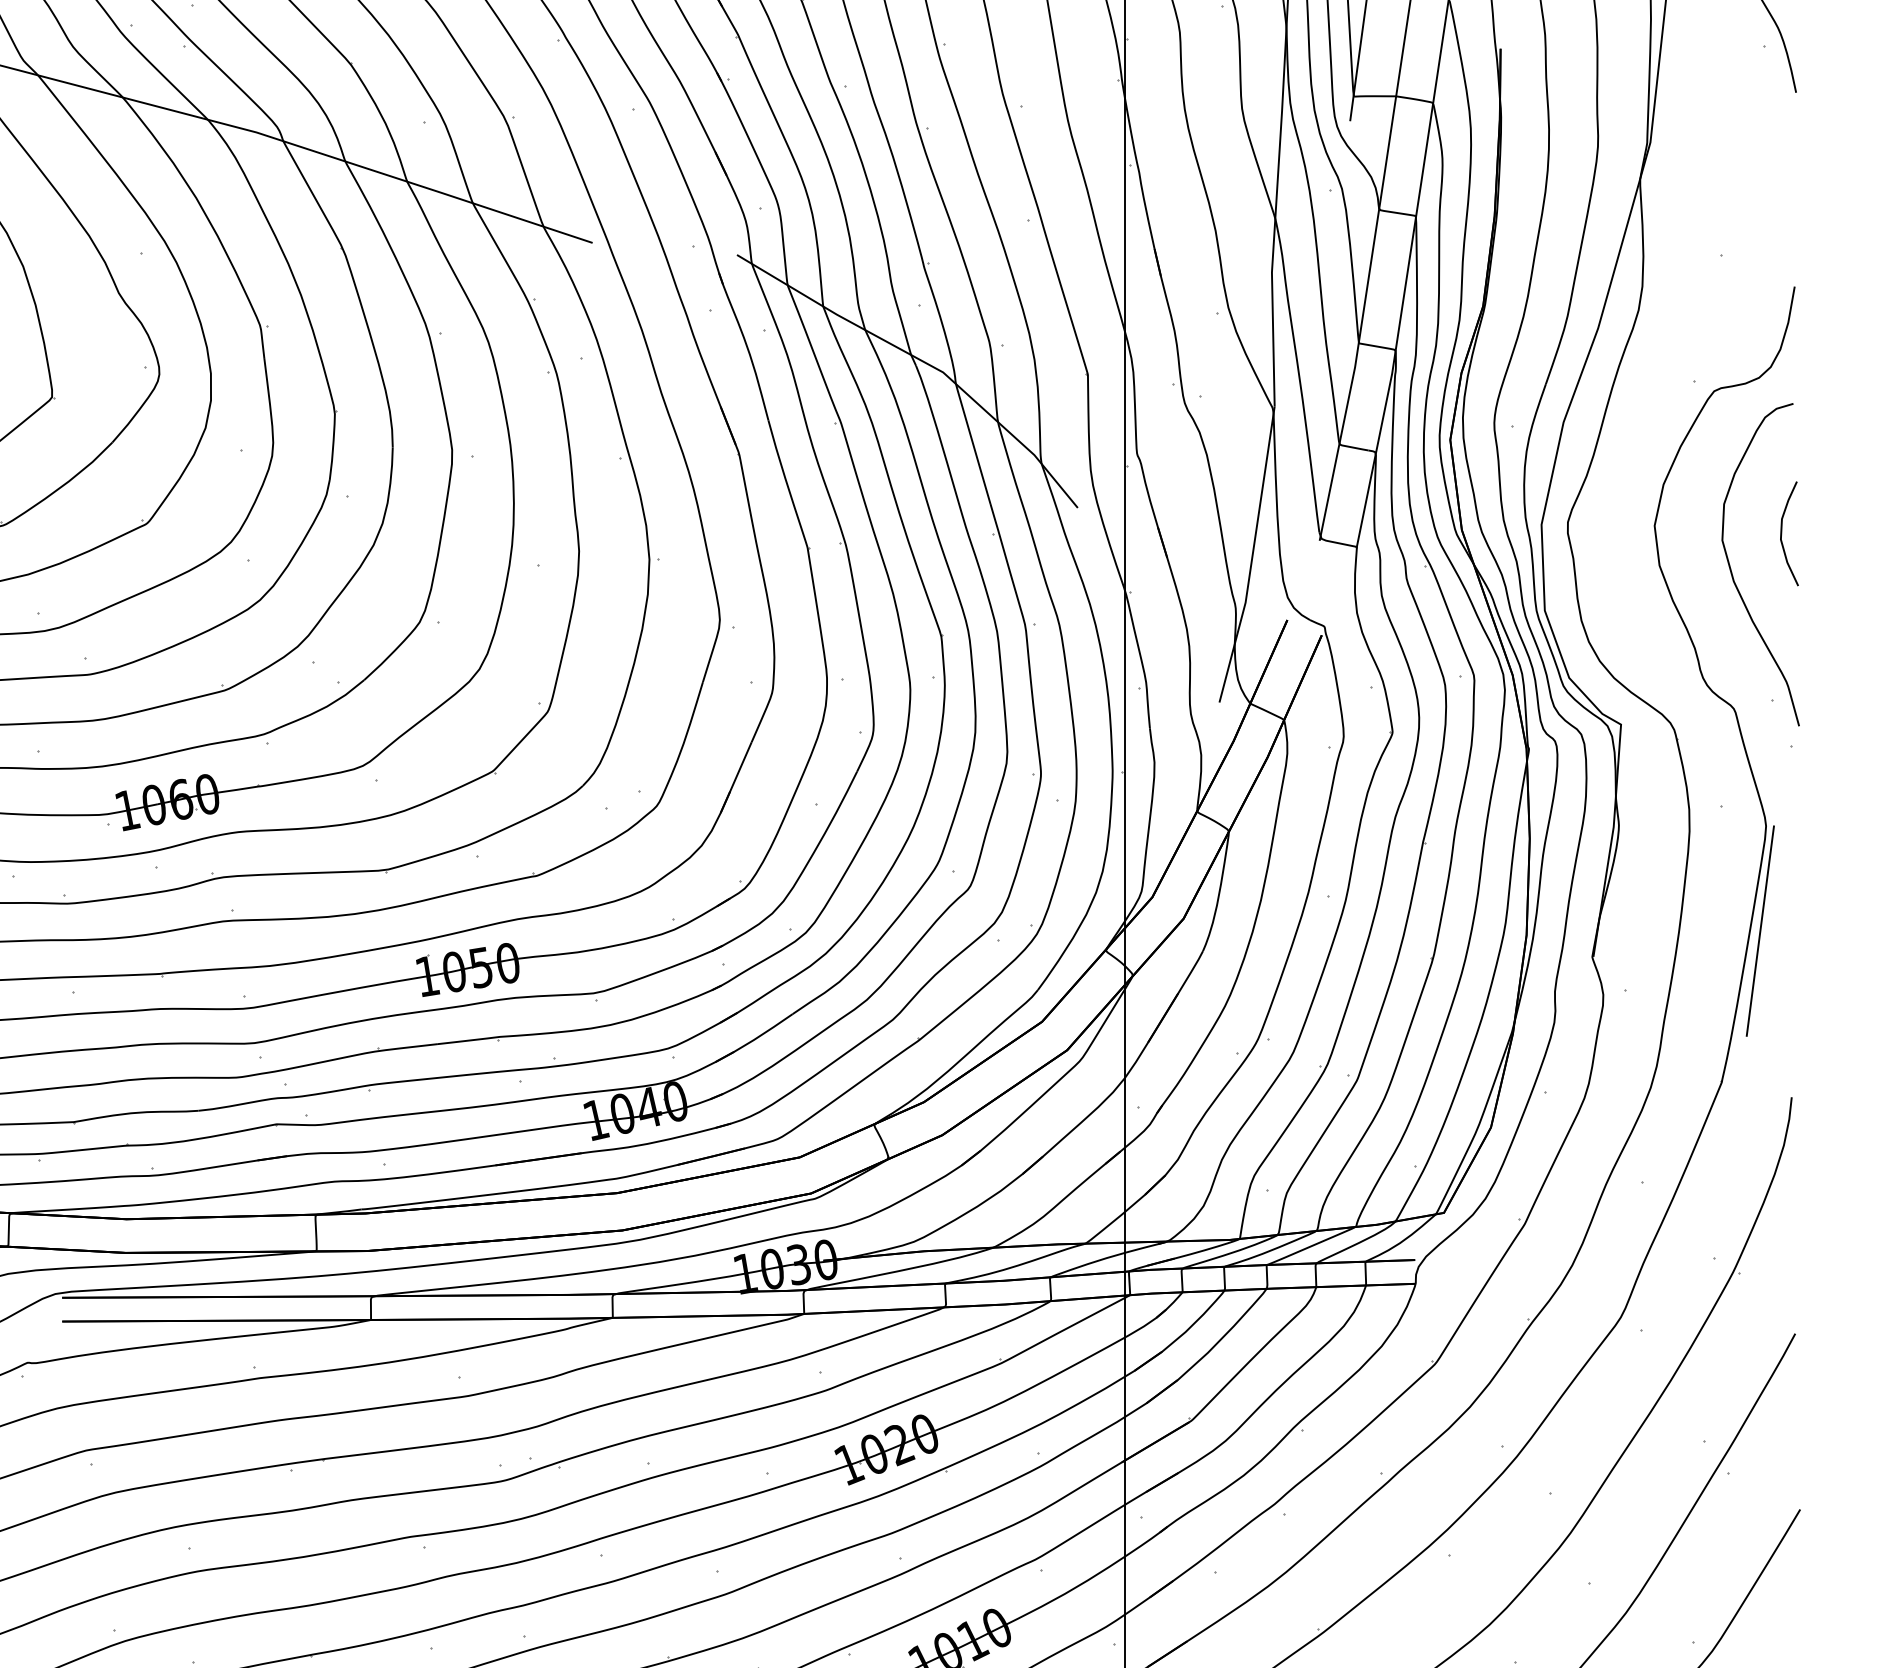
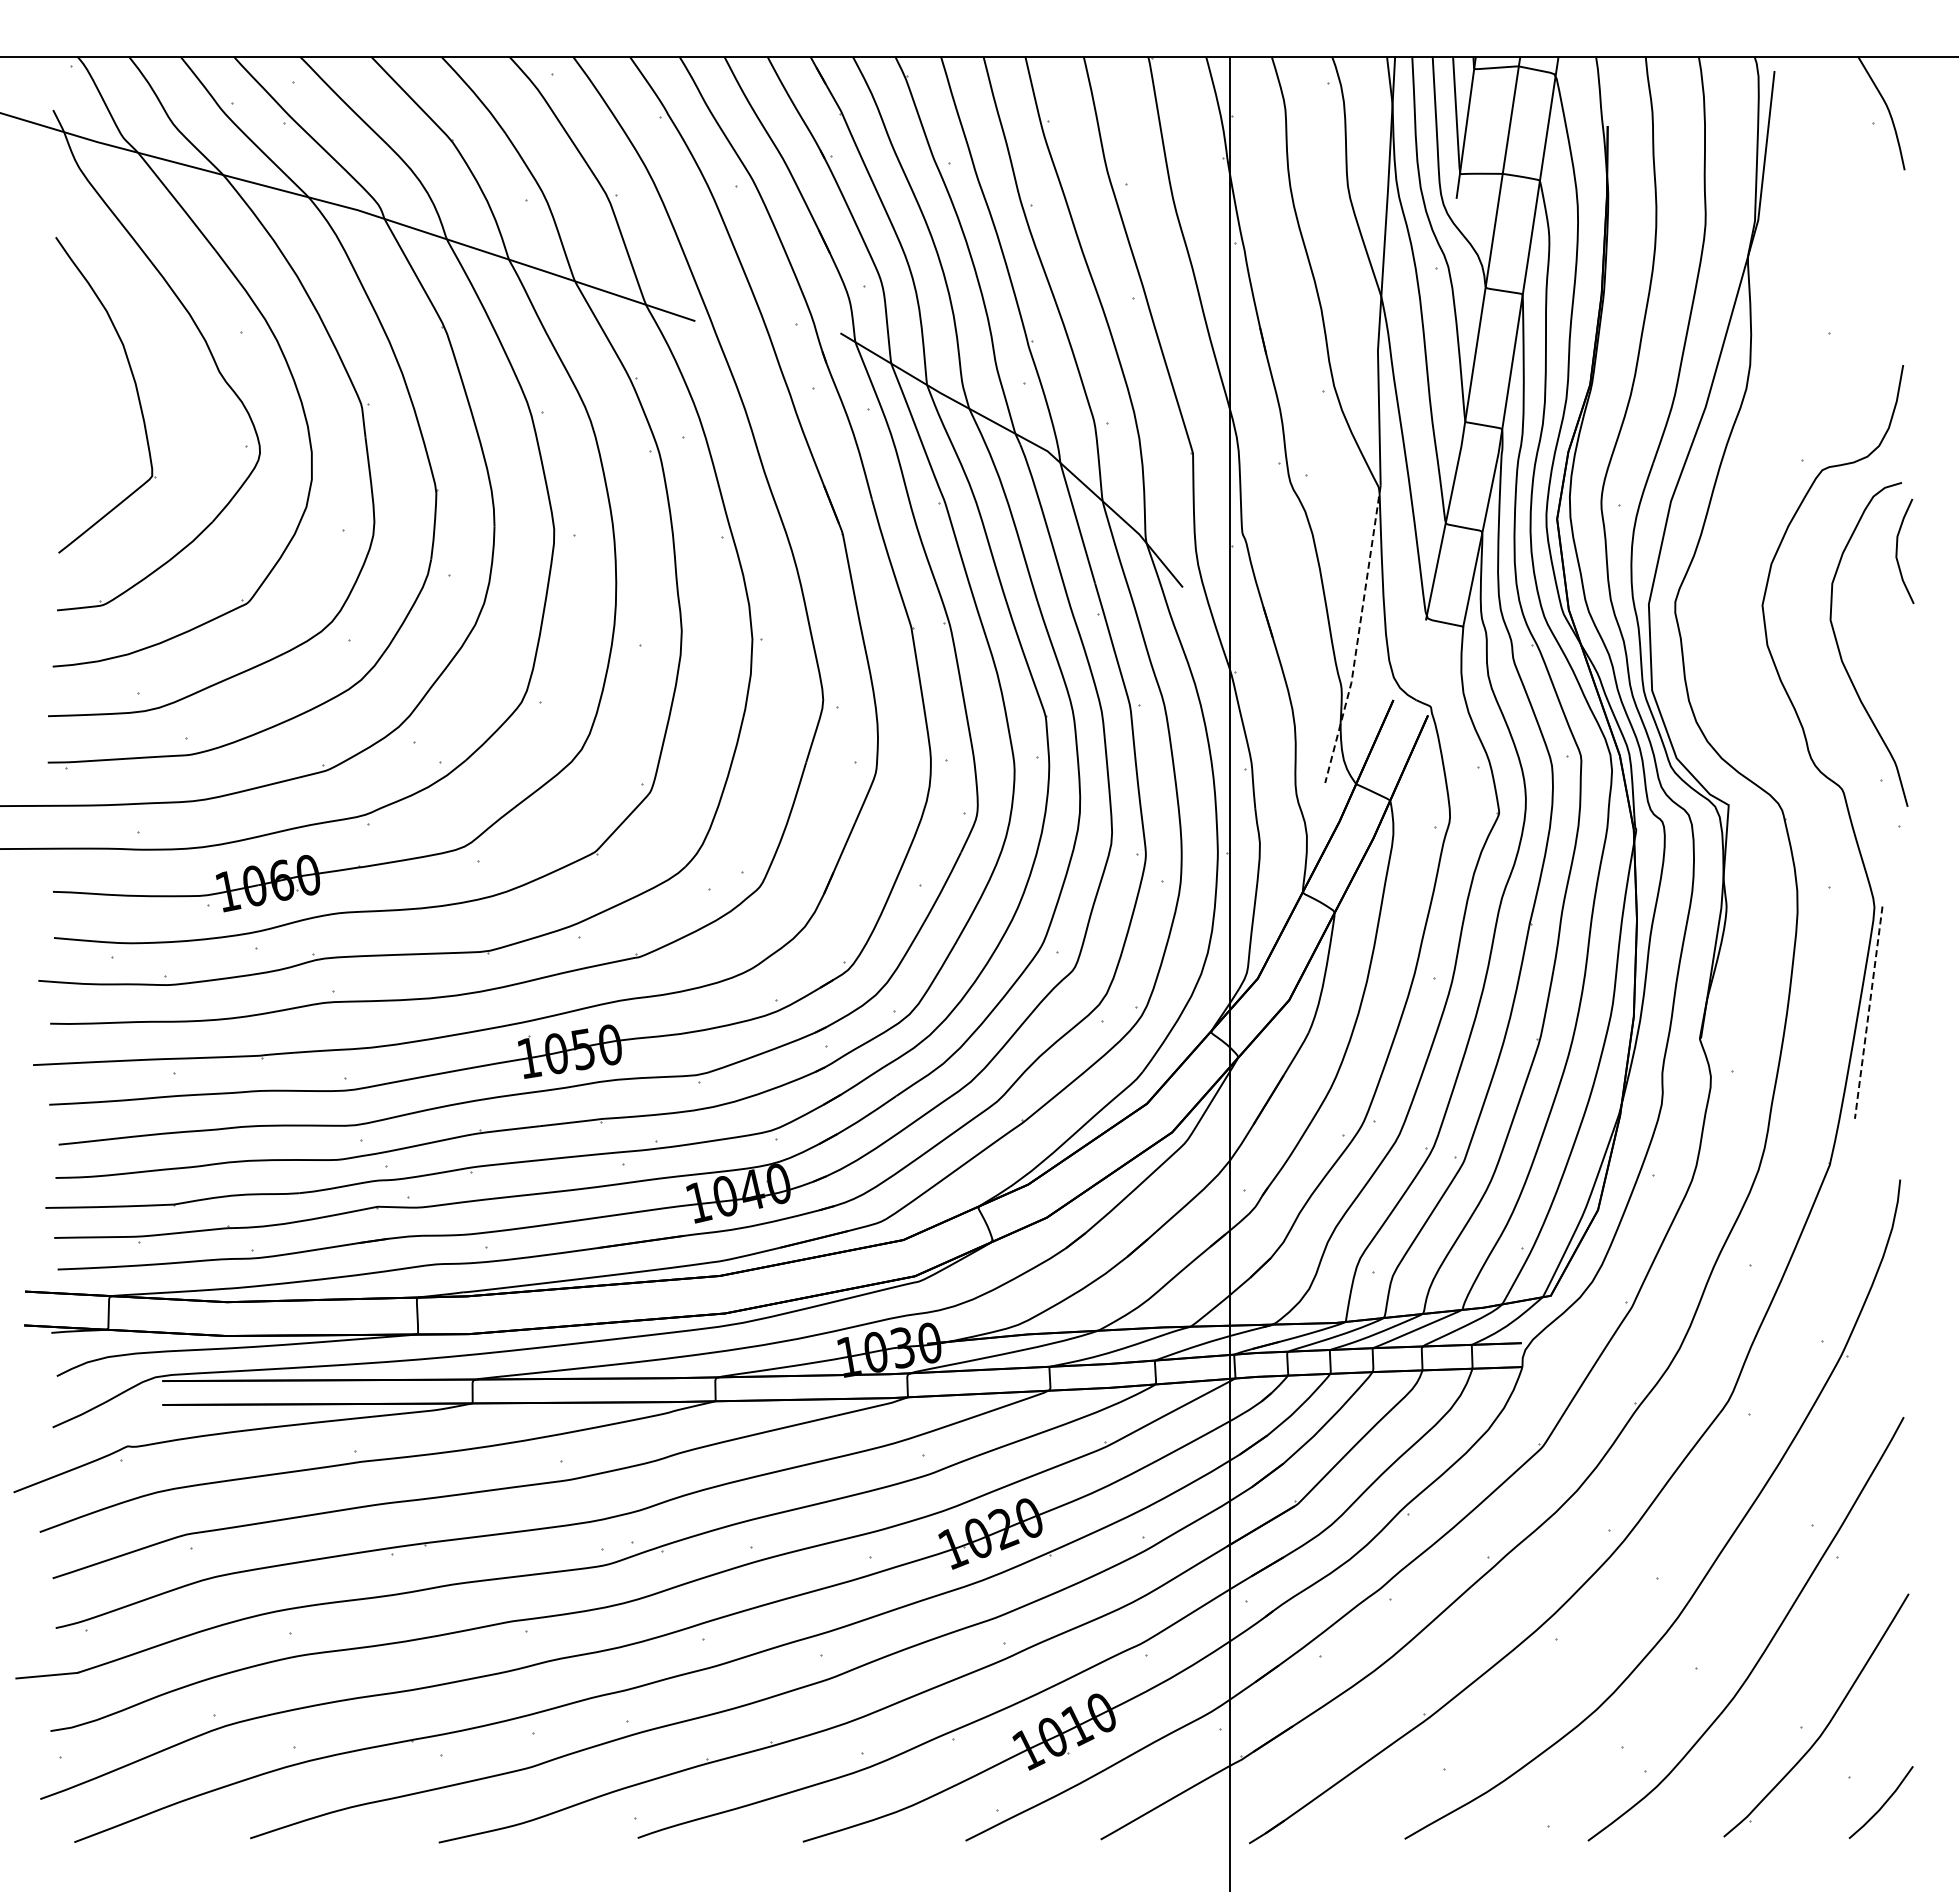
curve: (1782, 533) -> (1897, 551), moved
line: (1252, 556) -> (1358, 636), solid -> dashed
line: (1760, 931) -> (1868, 1013), solid -> dashed

